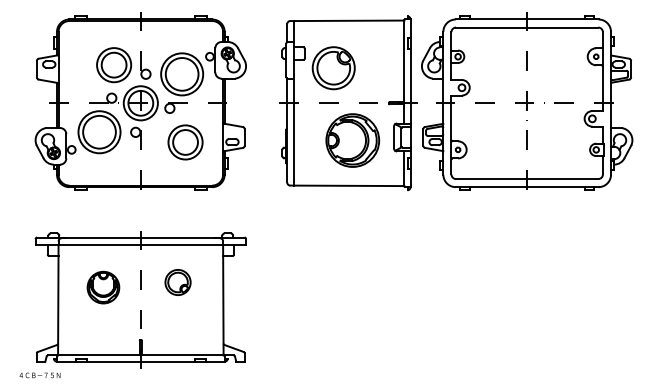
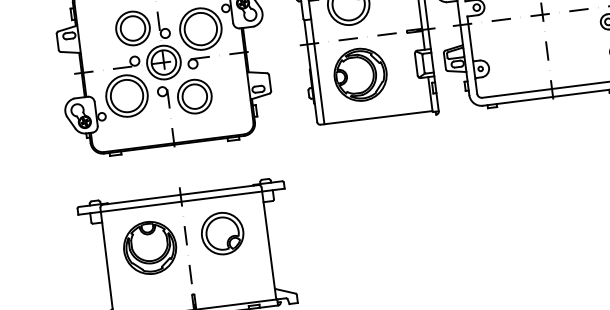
part: (352, 140) -> (360, 74), moved
part: (185, 142) -> (194, 96), moved
part: (177, 282) -> (222, 233), size x1.67
part: (103, 287) -> (150, 247), size x1.67

